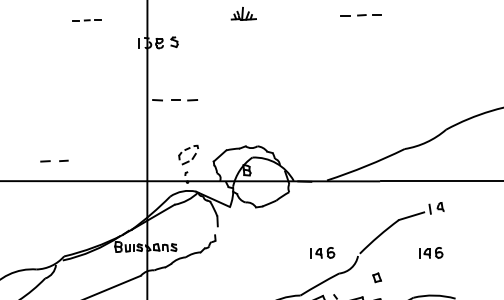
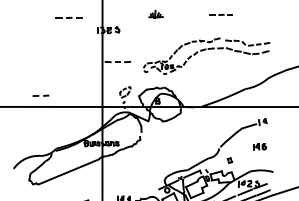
part: (86, 19) -> (68, 17), size x1.67
part: (334, 88) -> (206, 55), added
line: (51, 160) -> (39, 95), moved
part: (324, 252) -> (200, 146), removed

